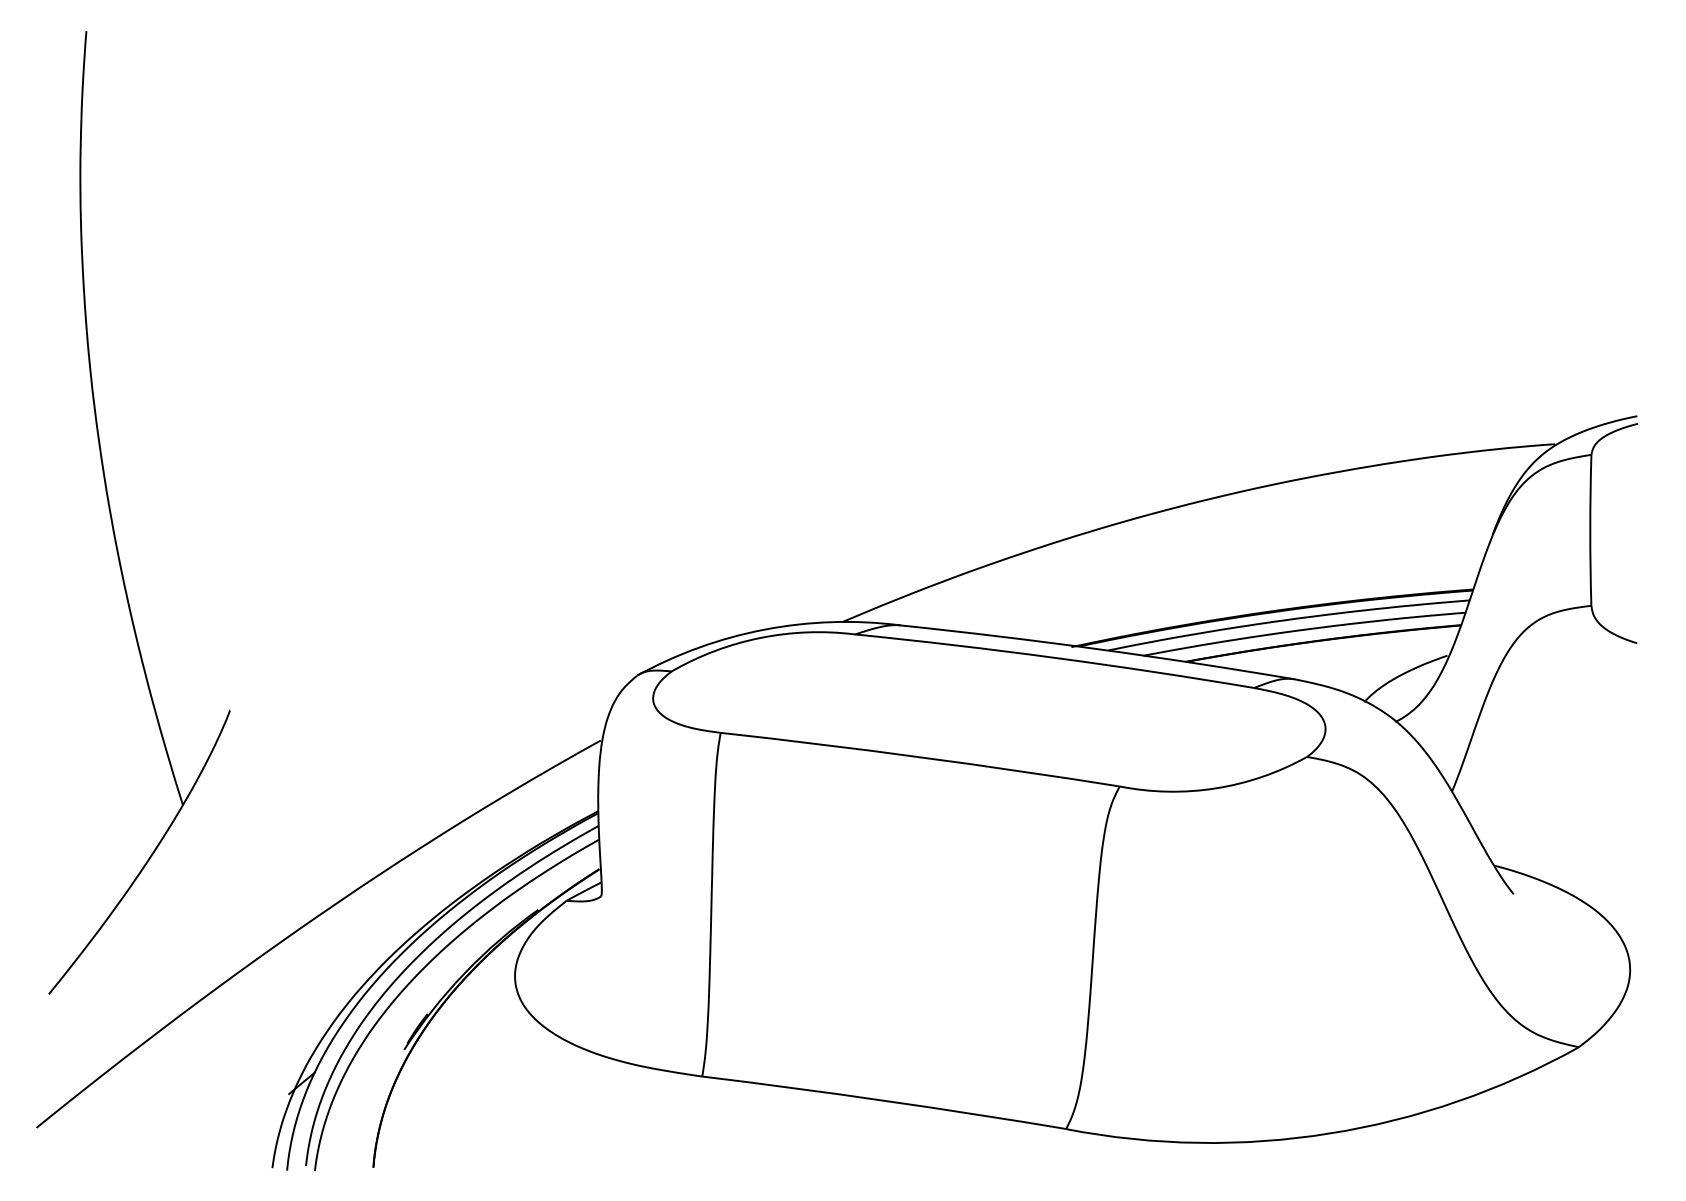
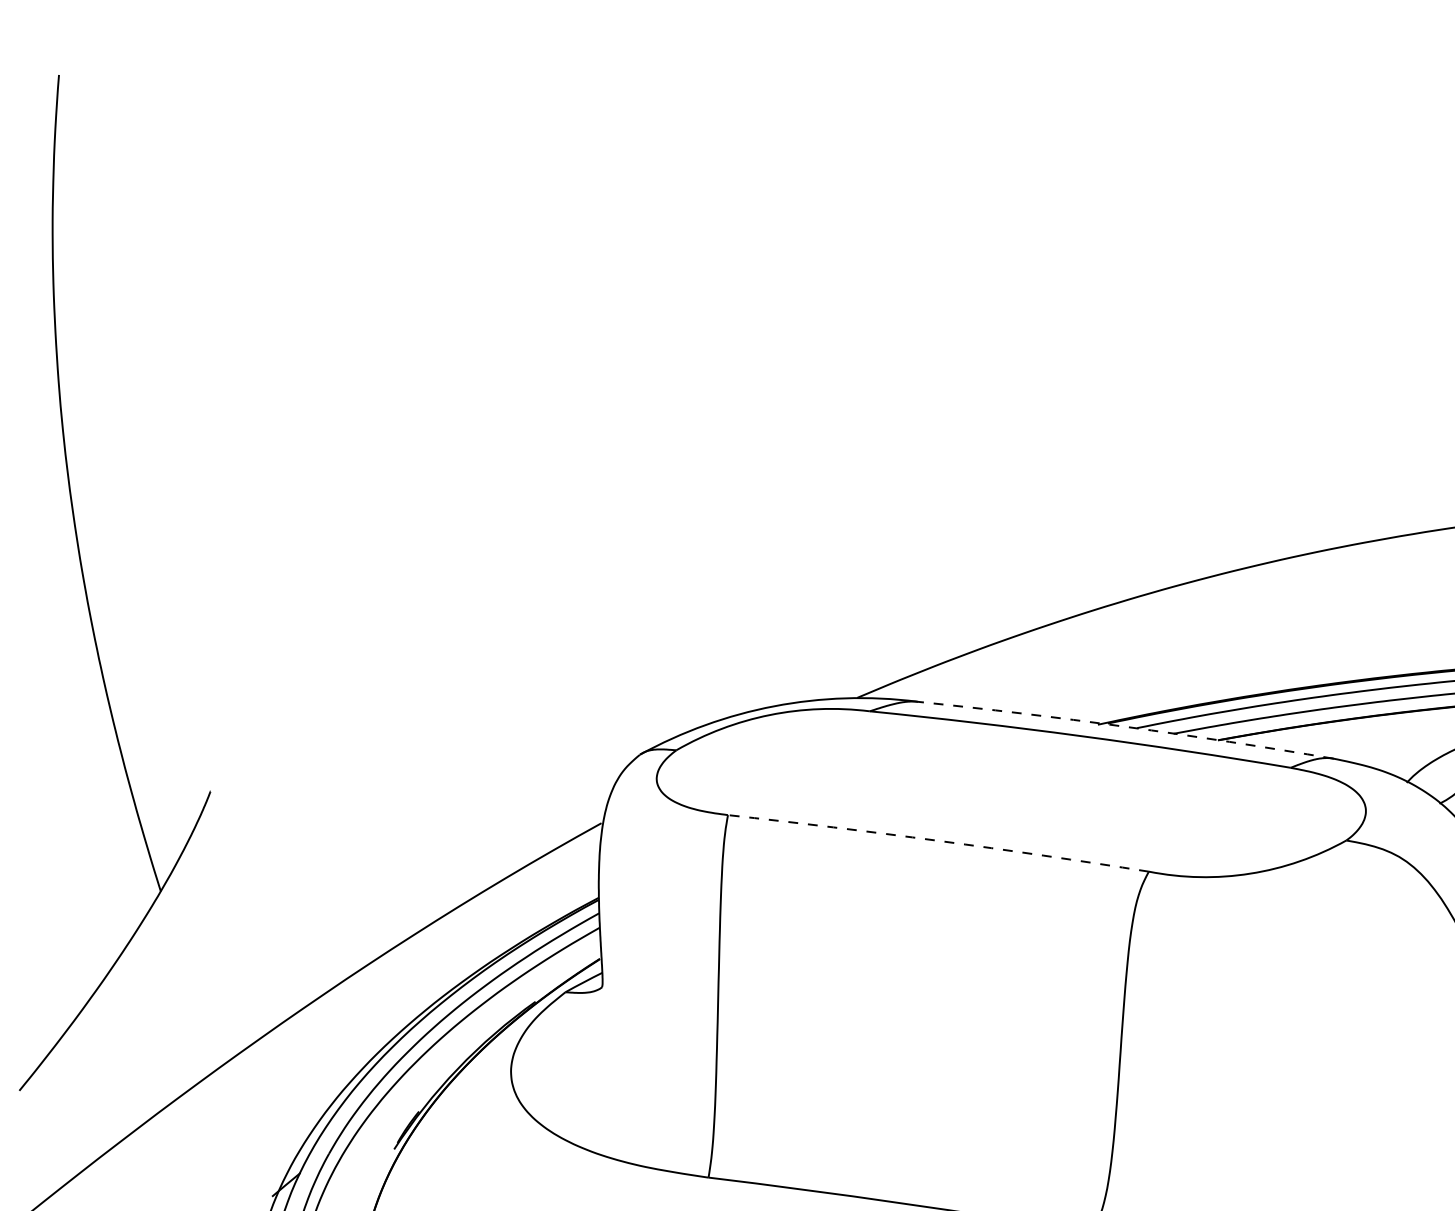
arc: (1097, 649) -> (1125, 727), solid -> dashed
arc: (920, 757) -> (938, 841), solid -> dashed

